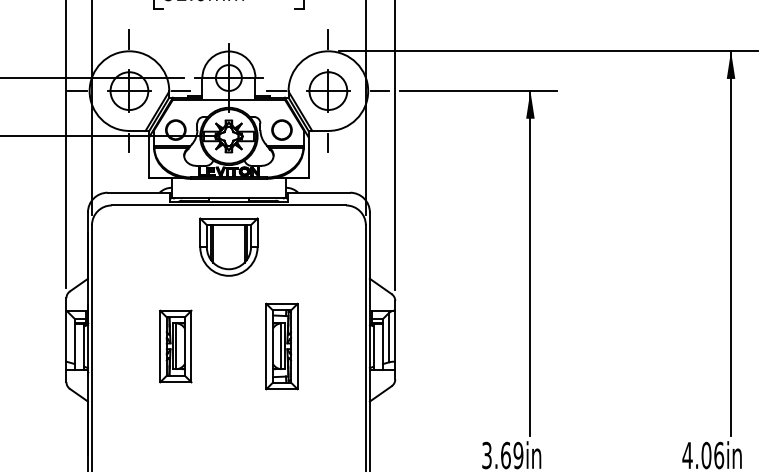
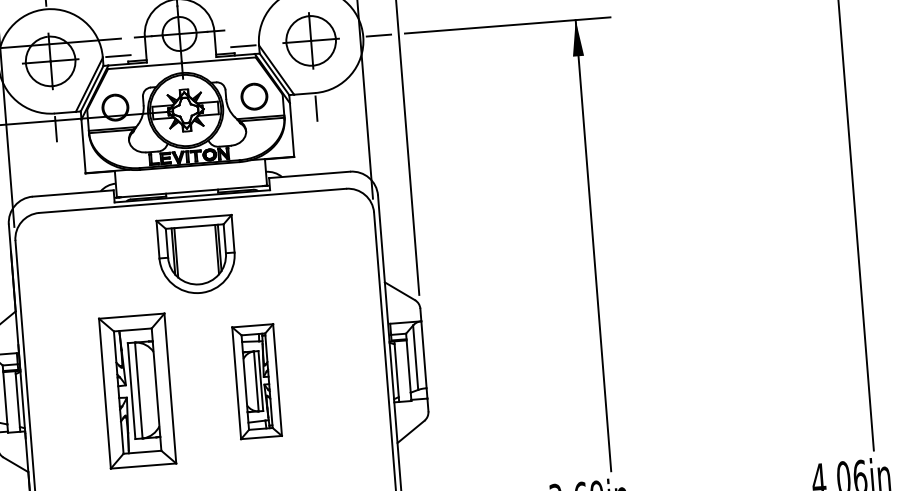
part: (175, 346) -> (137, 391), size x1.6
part: (281, 346) -> (256, 381), moved

